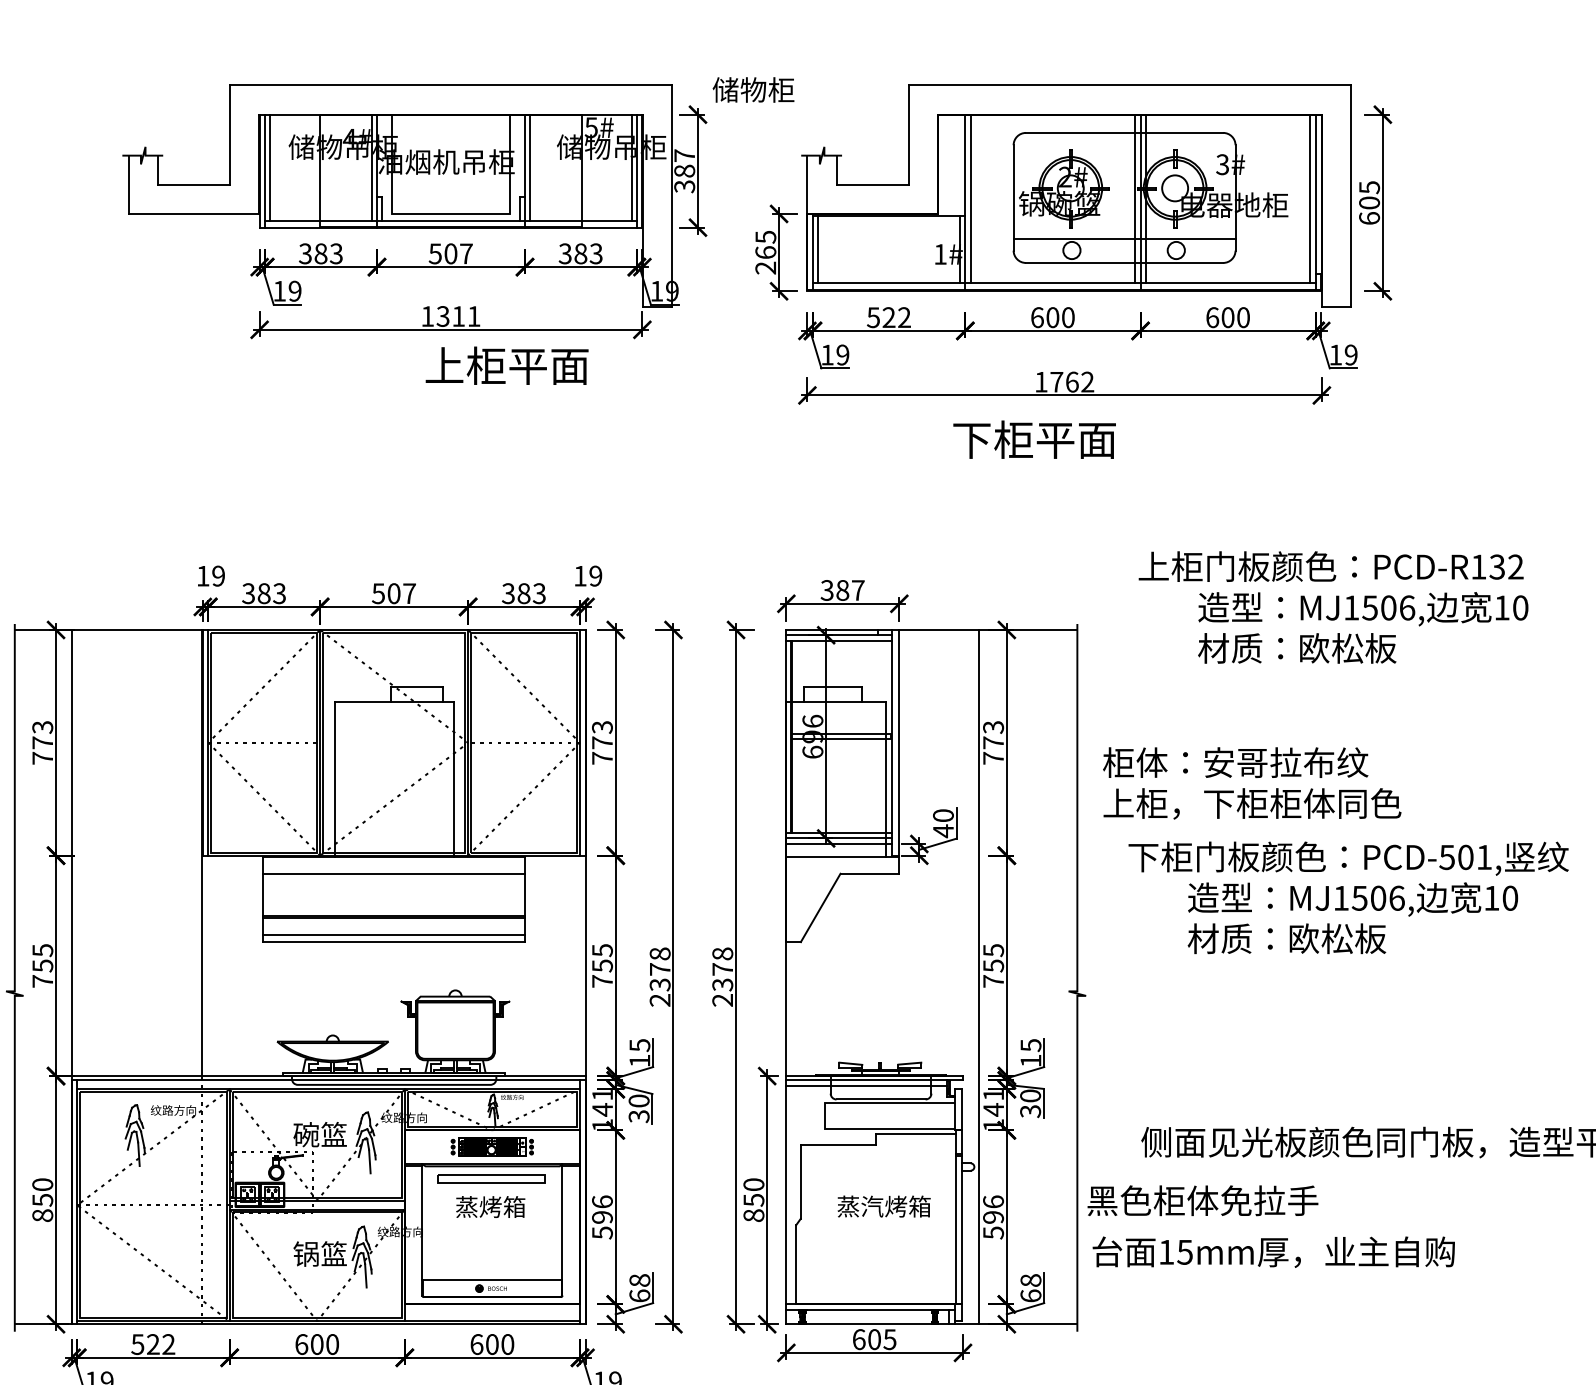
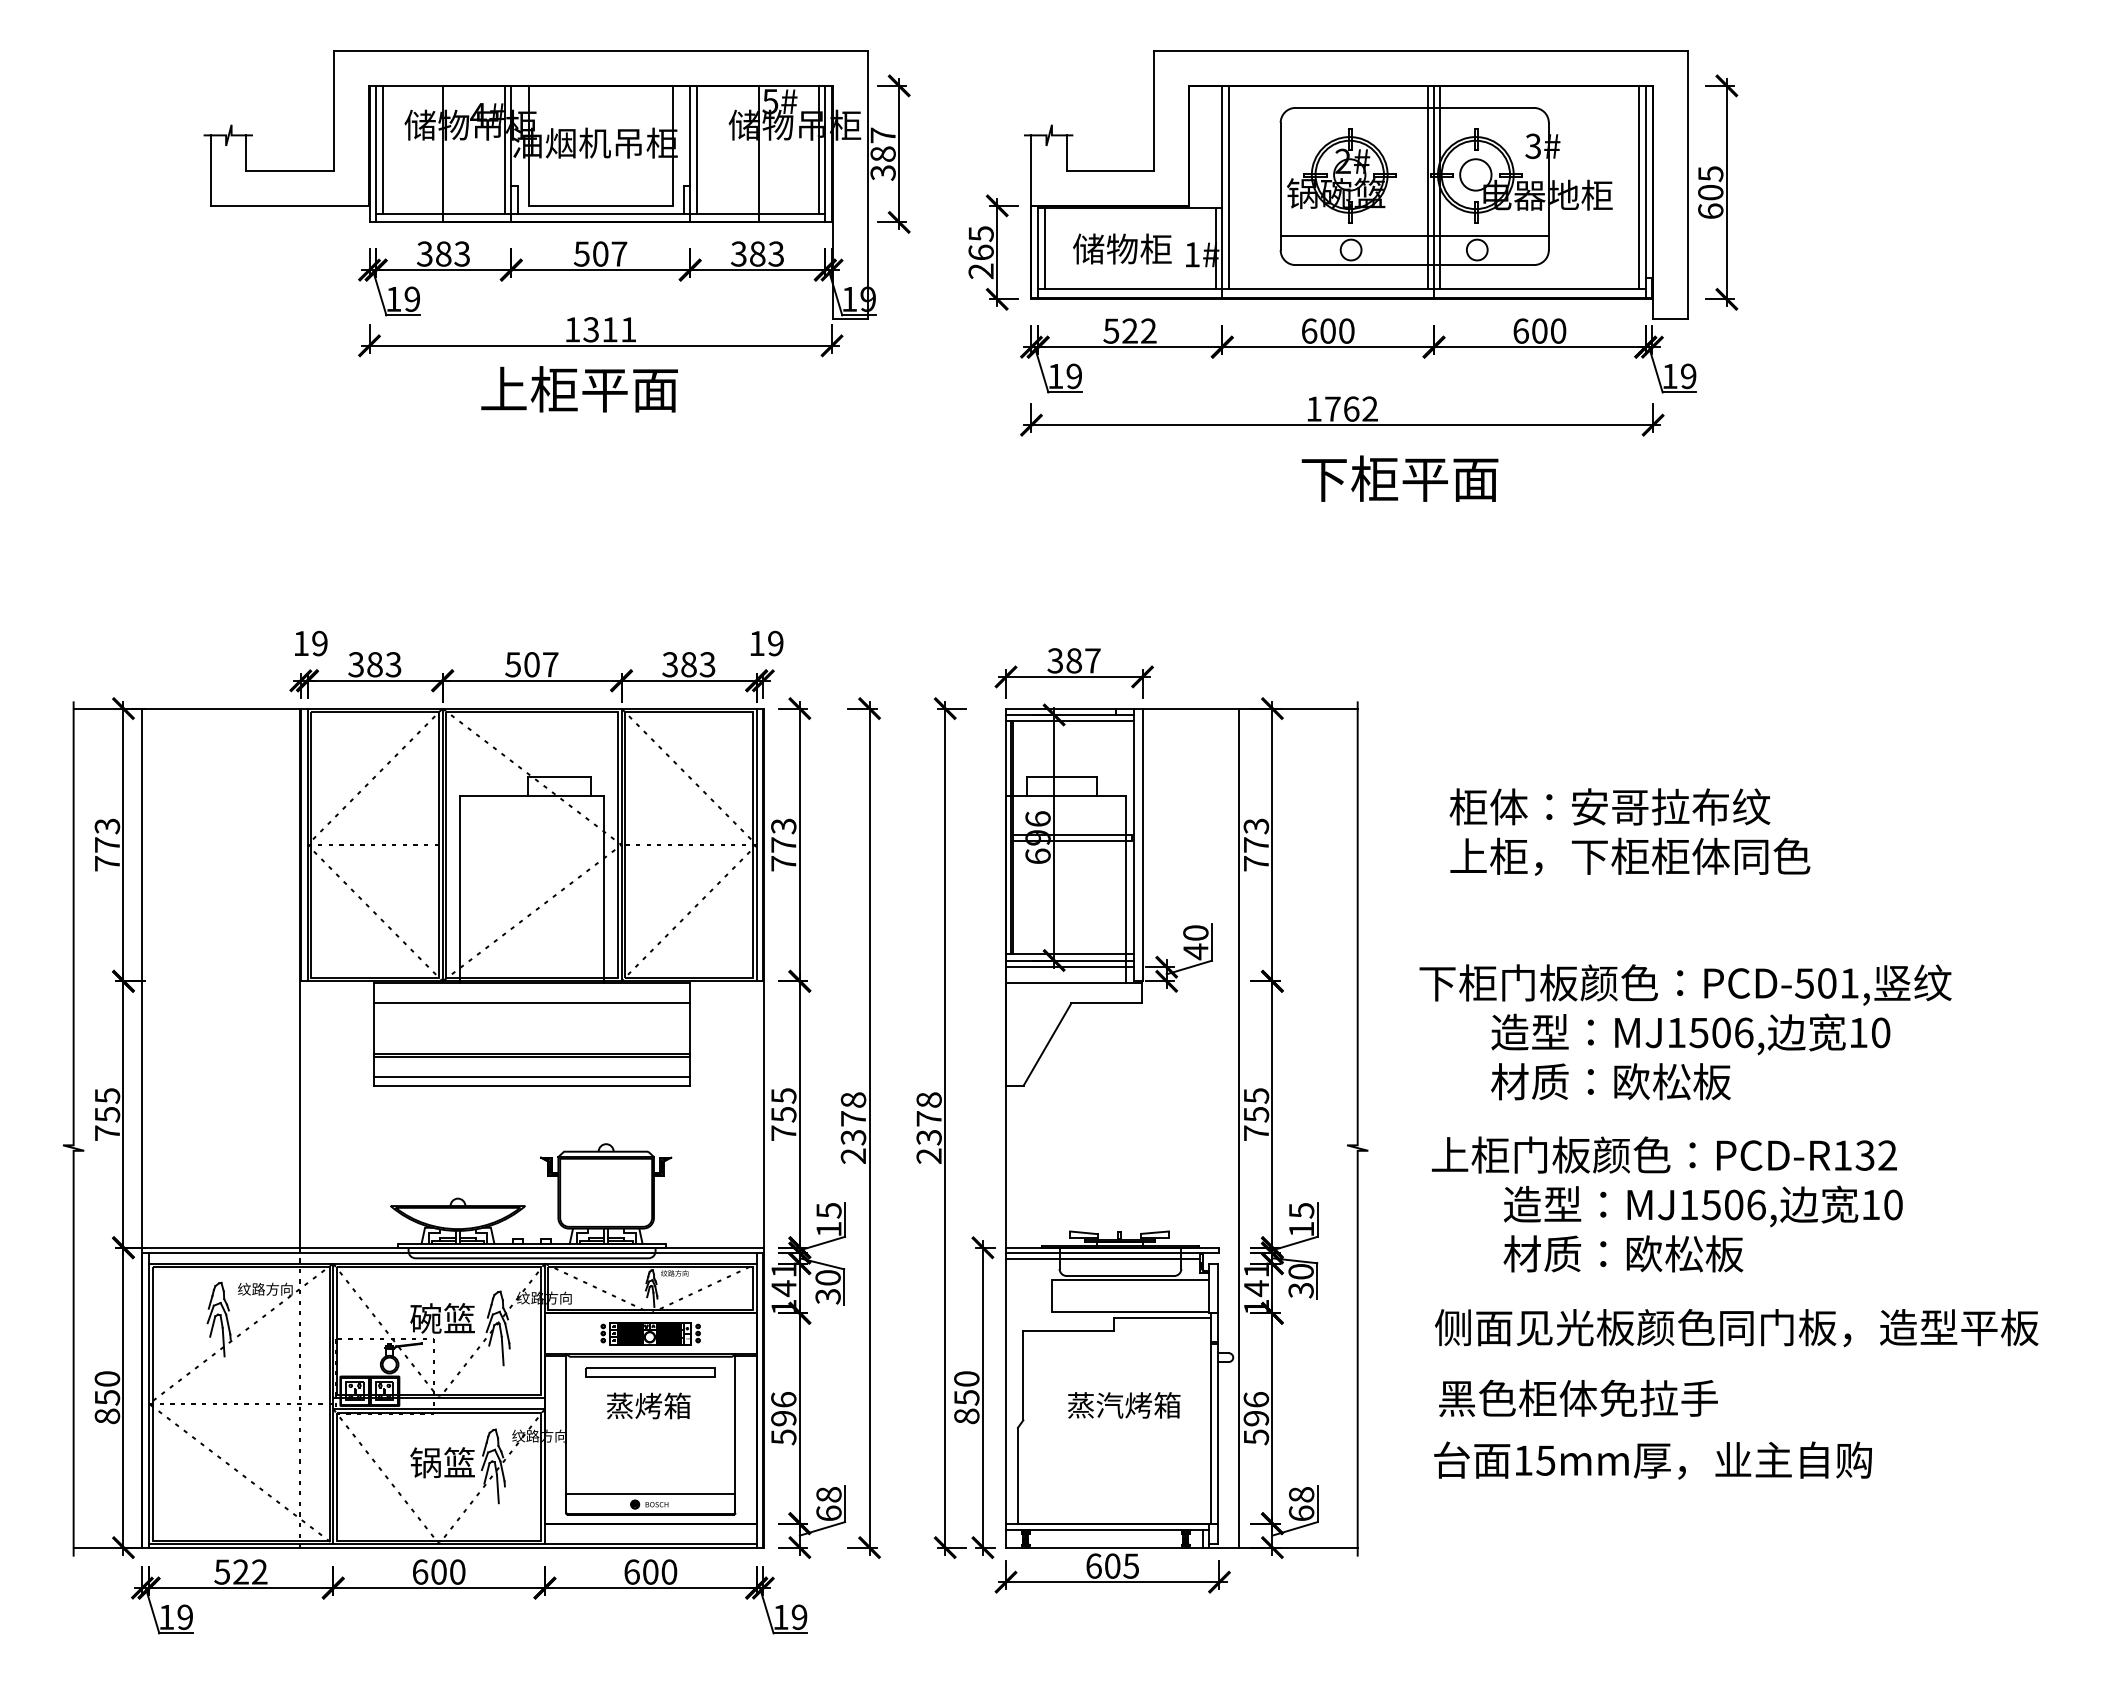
text: (753, 89) -> (1122, 248), moved
text: (507, 365) -> (579, 389), moved
text: (1034, 439) -> (1399, 478), moved
text: (1332, 607) -> (1666, 1204), moved
text: (1251, 782) -> (1629, 831), moved
text: (1202, 1200) -> (1578, 1397), moved
text: (1273, 1252) -> (1652, 1460), moved

